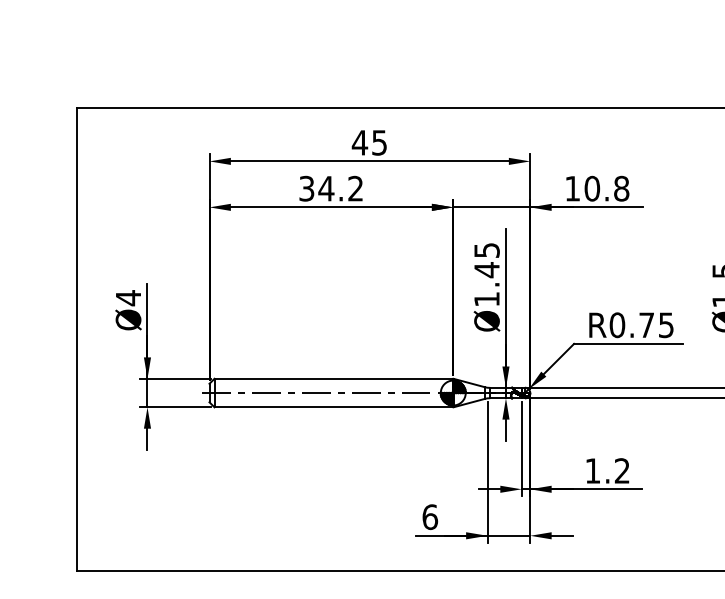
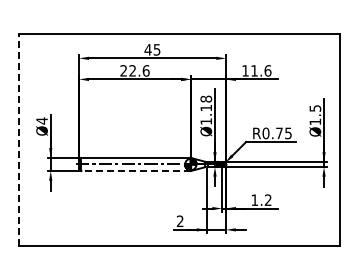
text: (330, 187) -> (134, 70), 34.2 -> 22.6
text: (607, 187) -> (261, 70), 10.8 -> 11.6
text: (487, 259) -> (206, 103), Ø1.45 -> Ø1.18
line: (77, 338) -> (18, 139), solid -> dashed
line: (334, 408) -> (136, 171), solid -> dashed
text: (428, 517) -> (179, 221), 6 -> 2

